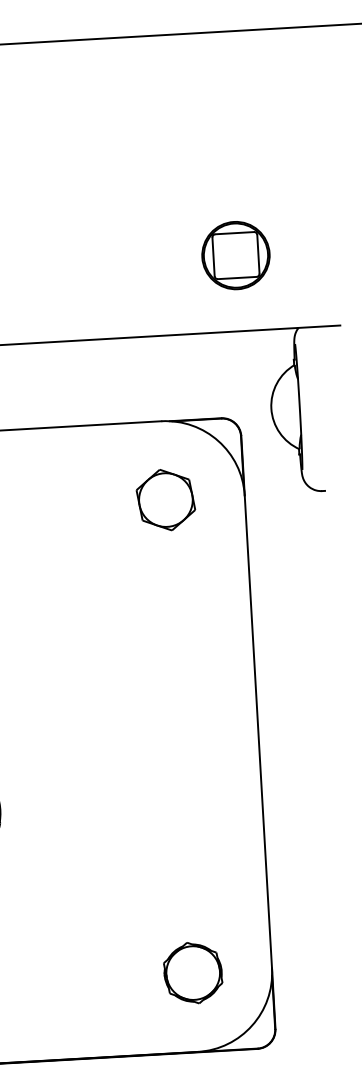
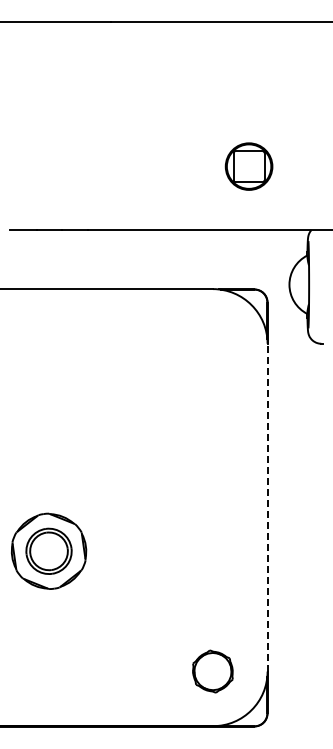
part: (235, 255) -> (248, 166), moved
part: (165, 499) -> (212, 343), removed
line: (258, 731) -> (267, 507), solid -> dashed

